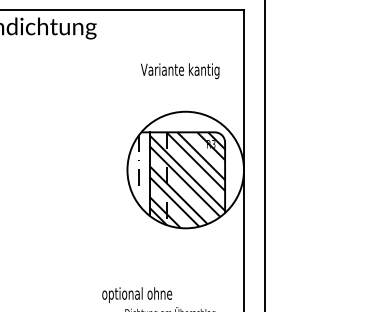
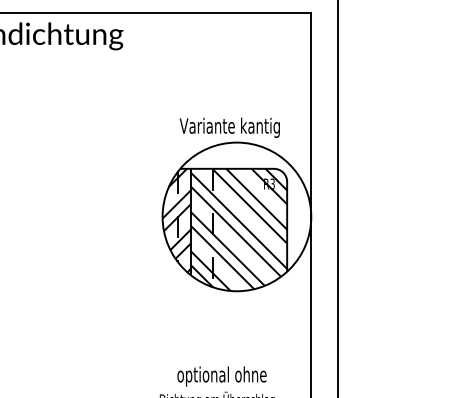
text: (179, 70) -> (229, 127), moved
hatch: (138, 172) -> (176, 220), added
text: (136, 295) -> (221, 376), moved

